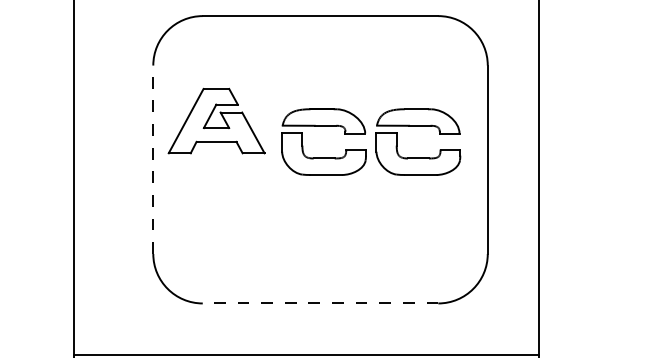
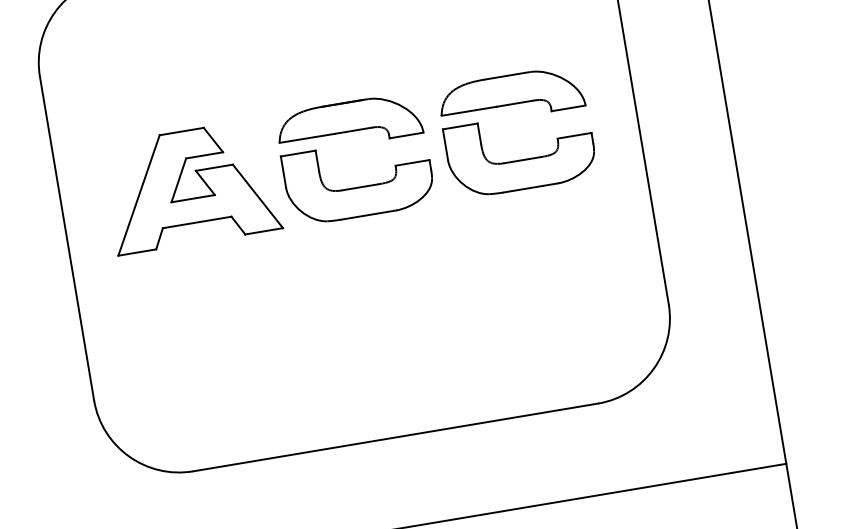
part: (222, 118) -> (200, 180), moved
line: (153, 159) -> (67, 238), dashed -> solid
line: (320, 303) -> (395, 437), dashed -> solid

